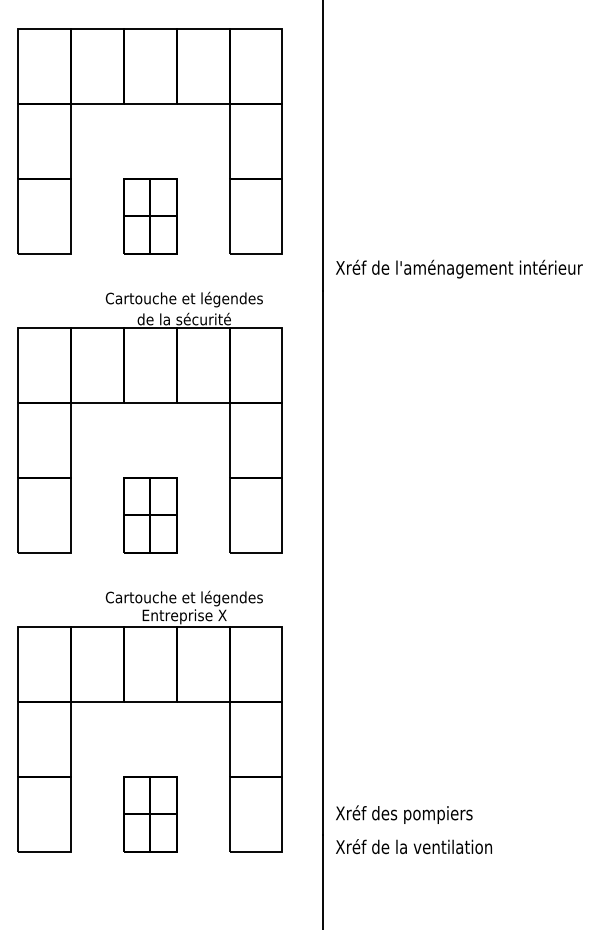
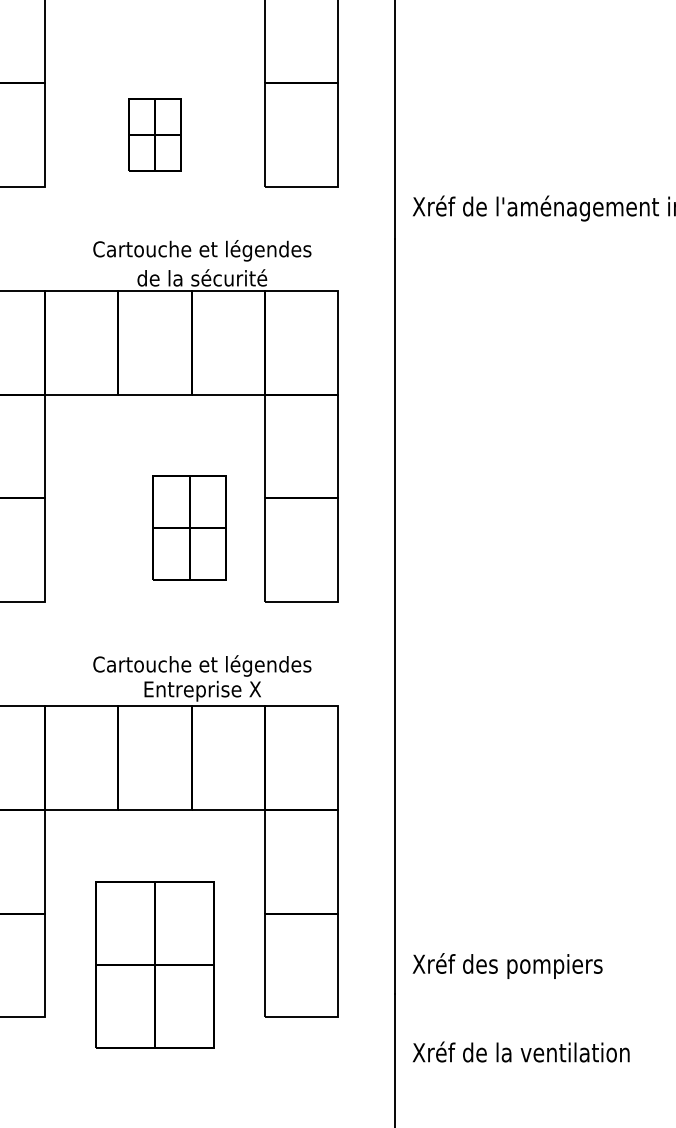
part: (150, 216) -> (155, 135), size x0.7
part: (150, 515) -> (190, 528), moved
part: (150, 814) -> (155, 965), size x1.6
text: (413, 846) -> (520, 1051), moved

